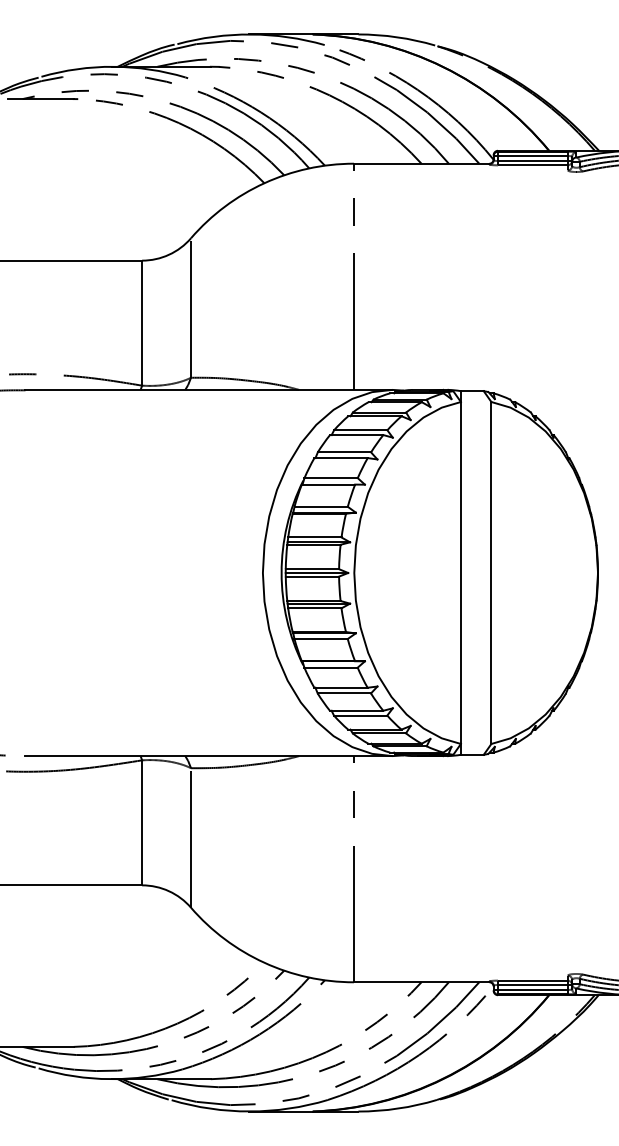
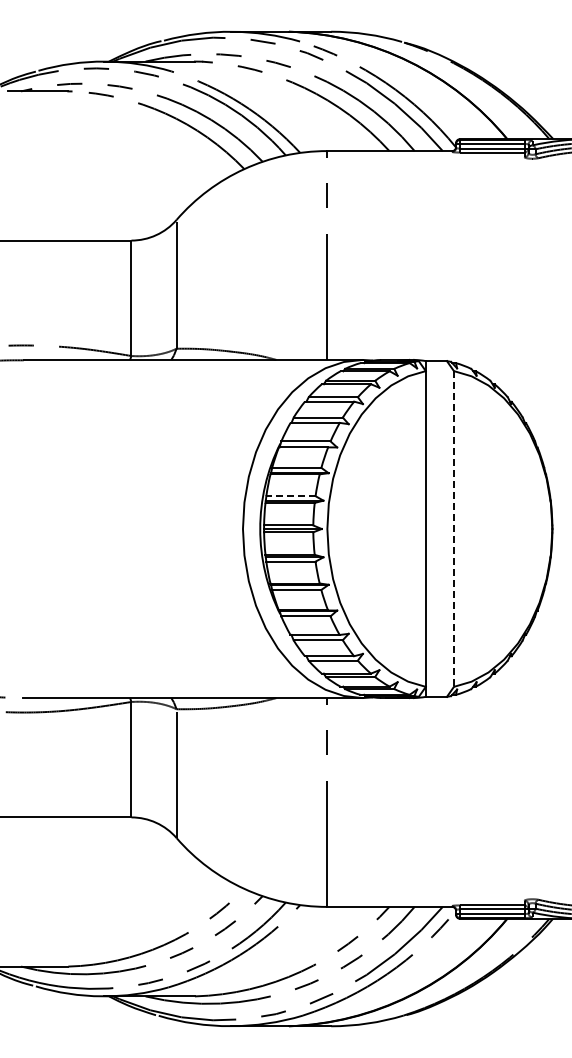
line: (314, 537) -> (290, 496), solid -> dashed
line: (490, 572) -> (453, 528), solid -> dashed

